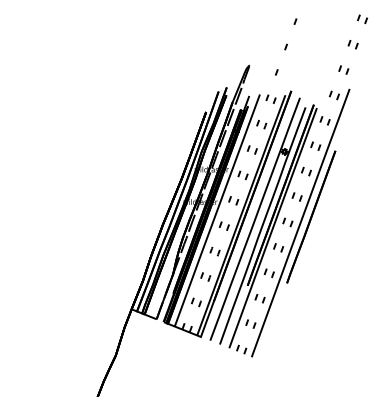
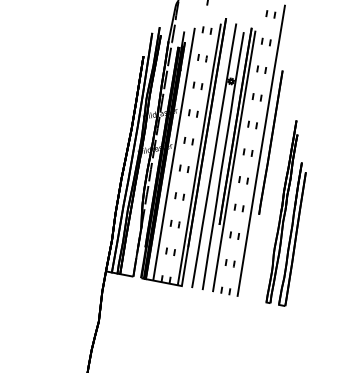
part: (308, 287) -> (281, 214), added

